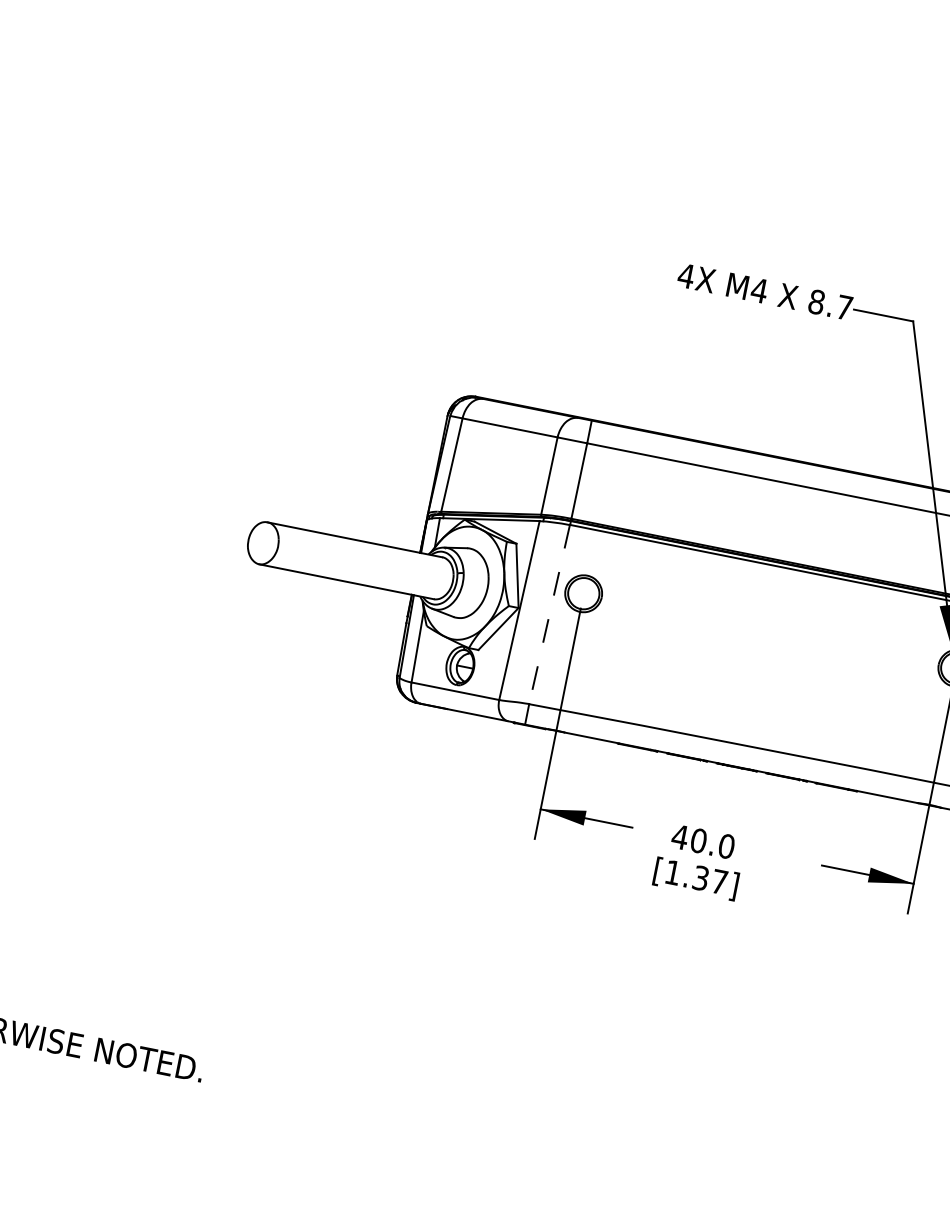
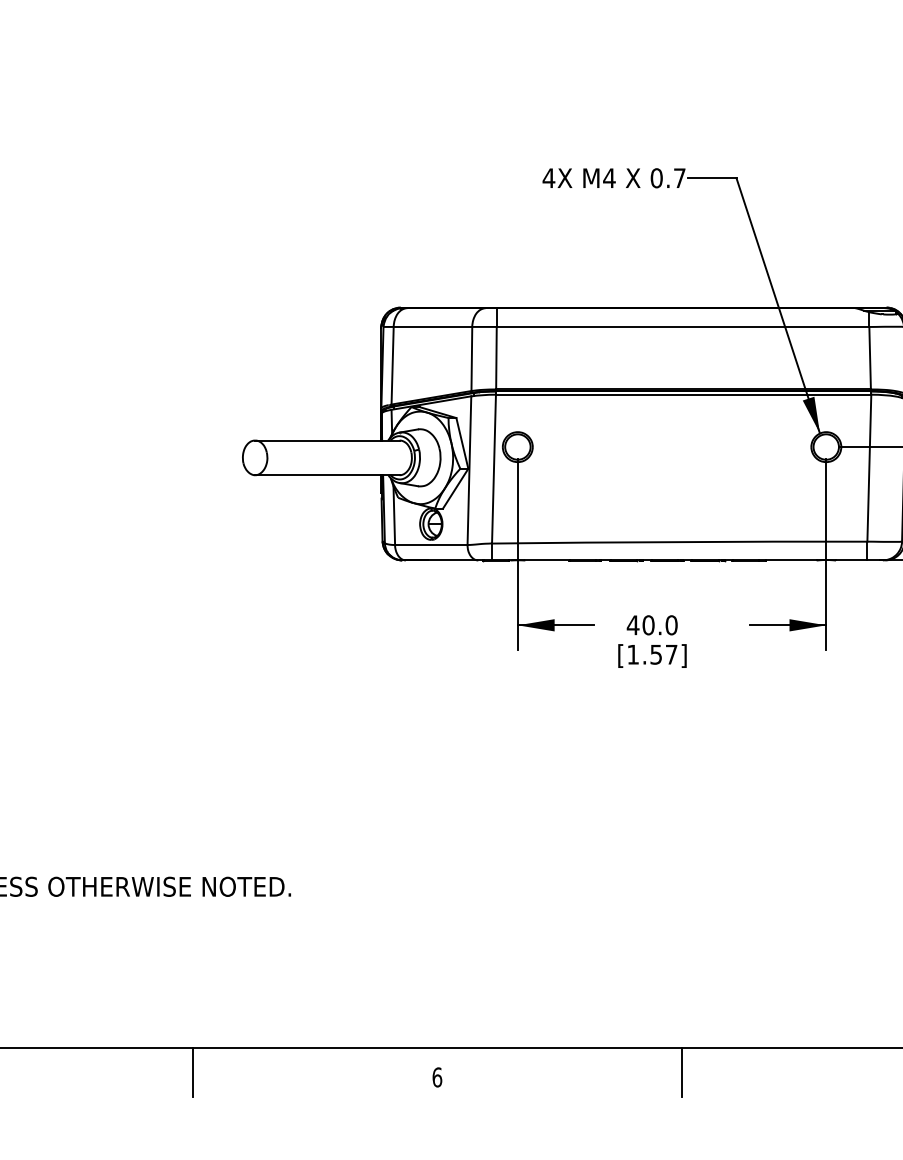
text: (816, 302) -> (656, 178), 8.7 -> 0.7
line: (548, 614) -> (493, 469), dashed -> solid
text: (701, 878) -> (656, 654), [1.37] -> [1.57]

